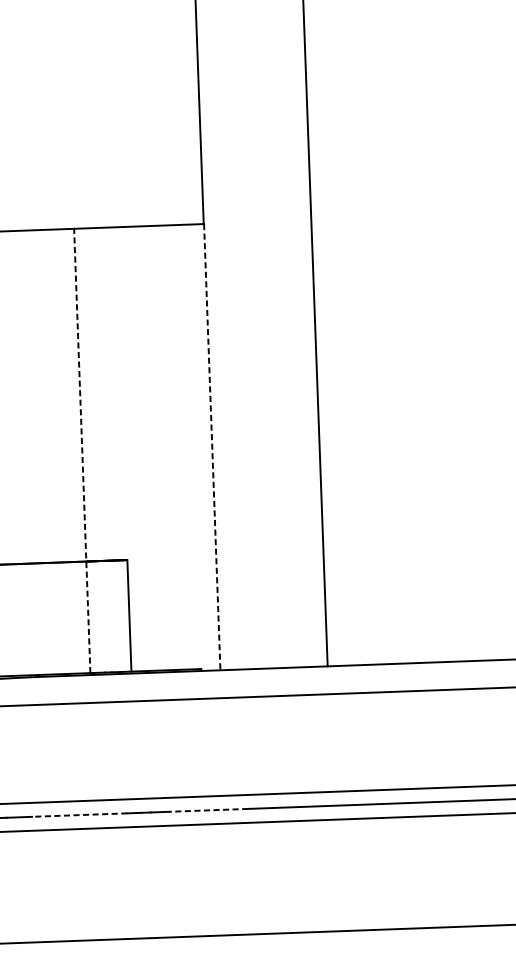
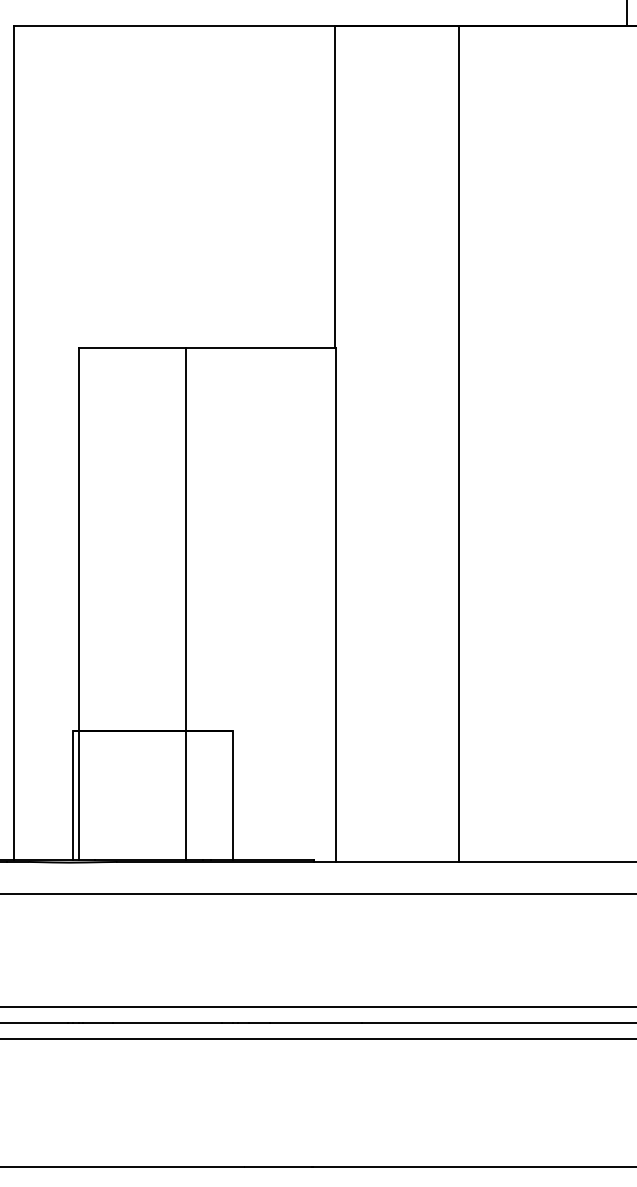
line: (212, 447) -> (335, 605), dashed -> solid
line: (81, 450) -> (185, 603), dashed -> solid
line: (208, 810) -> (315, 1022), dashed -> solid
line: (79, 814) -> (167, 1022), dashed -> solid

